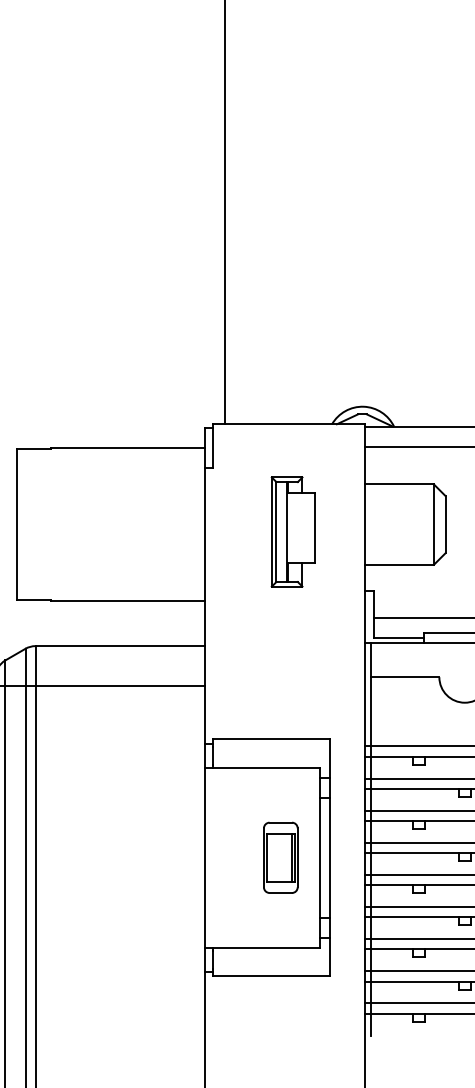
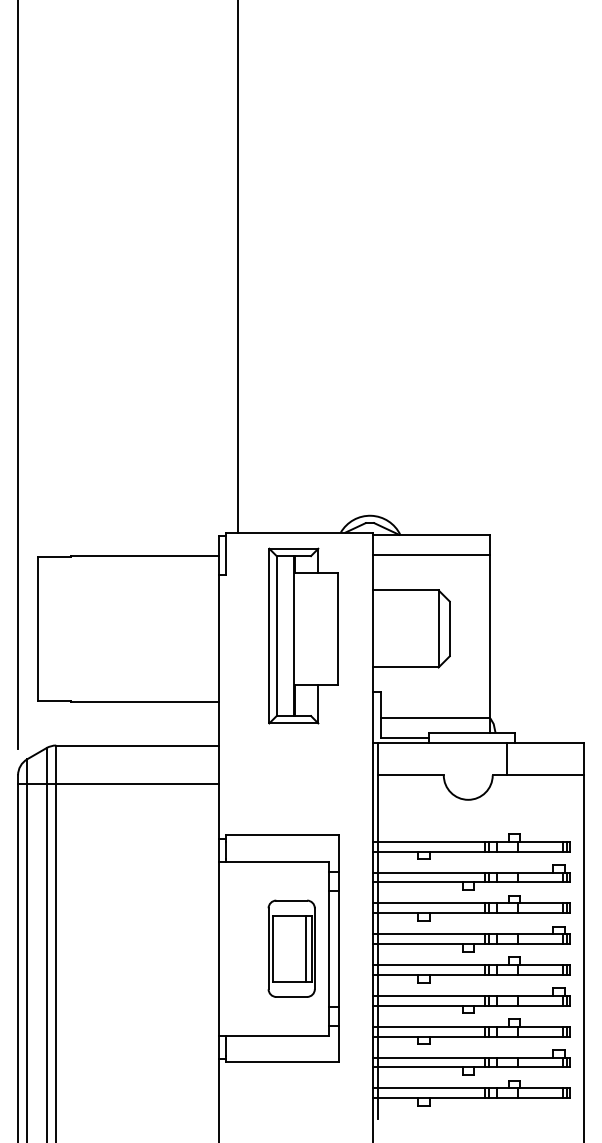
part: (293, 531) -> (303, 635), size x1.67
part: (280, 857) -> (291, 948), size x1.43

